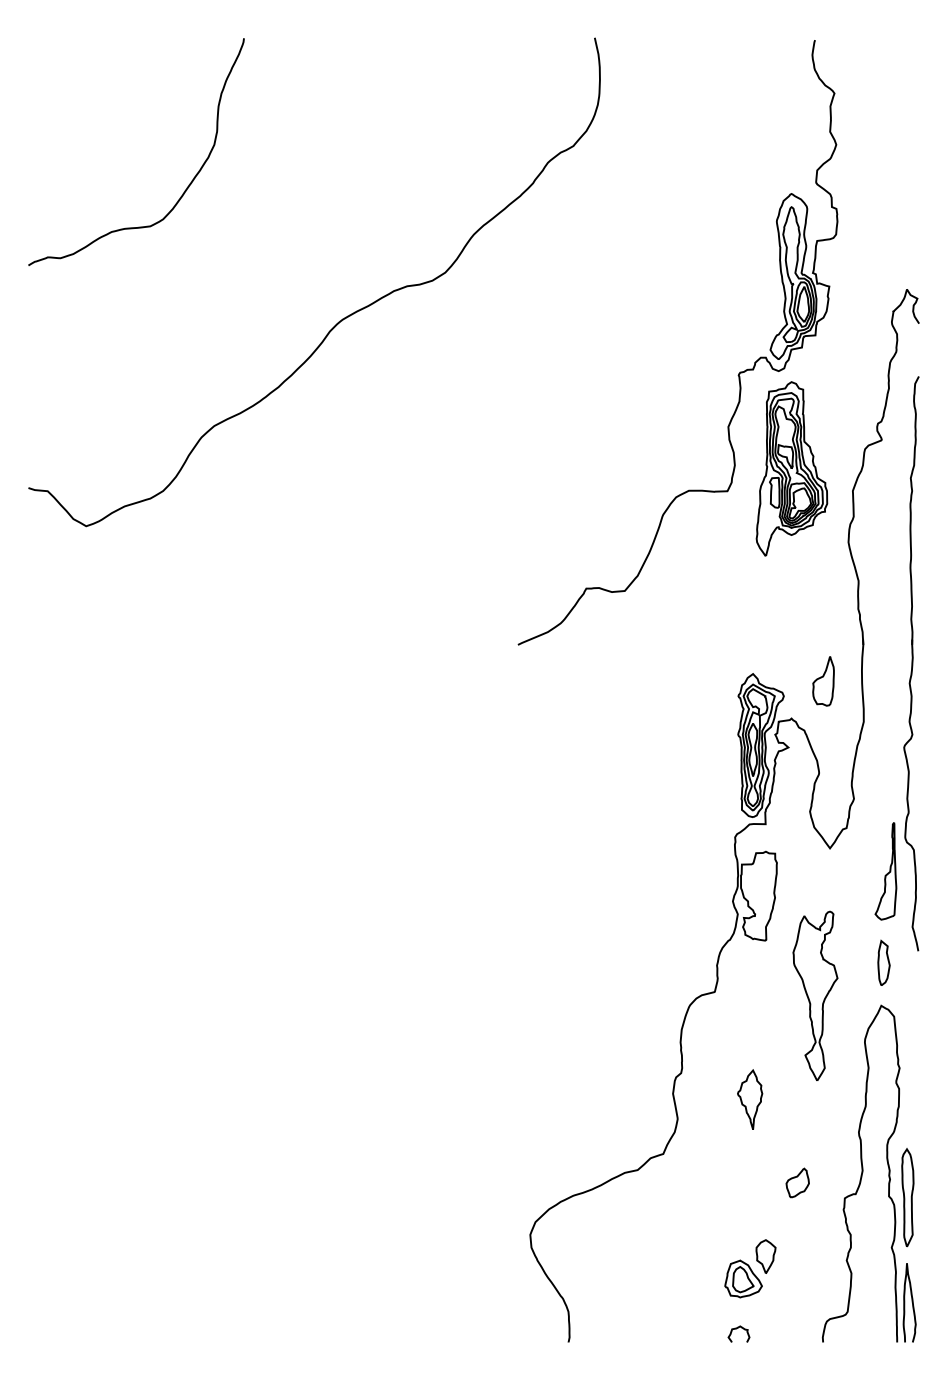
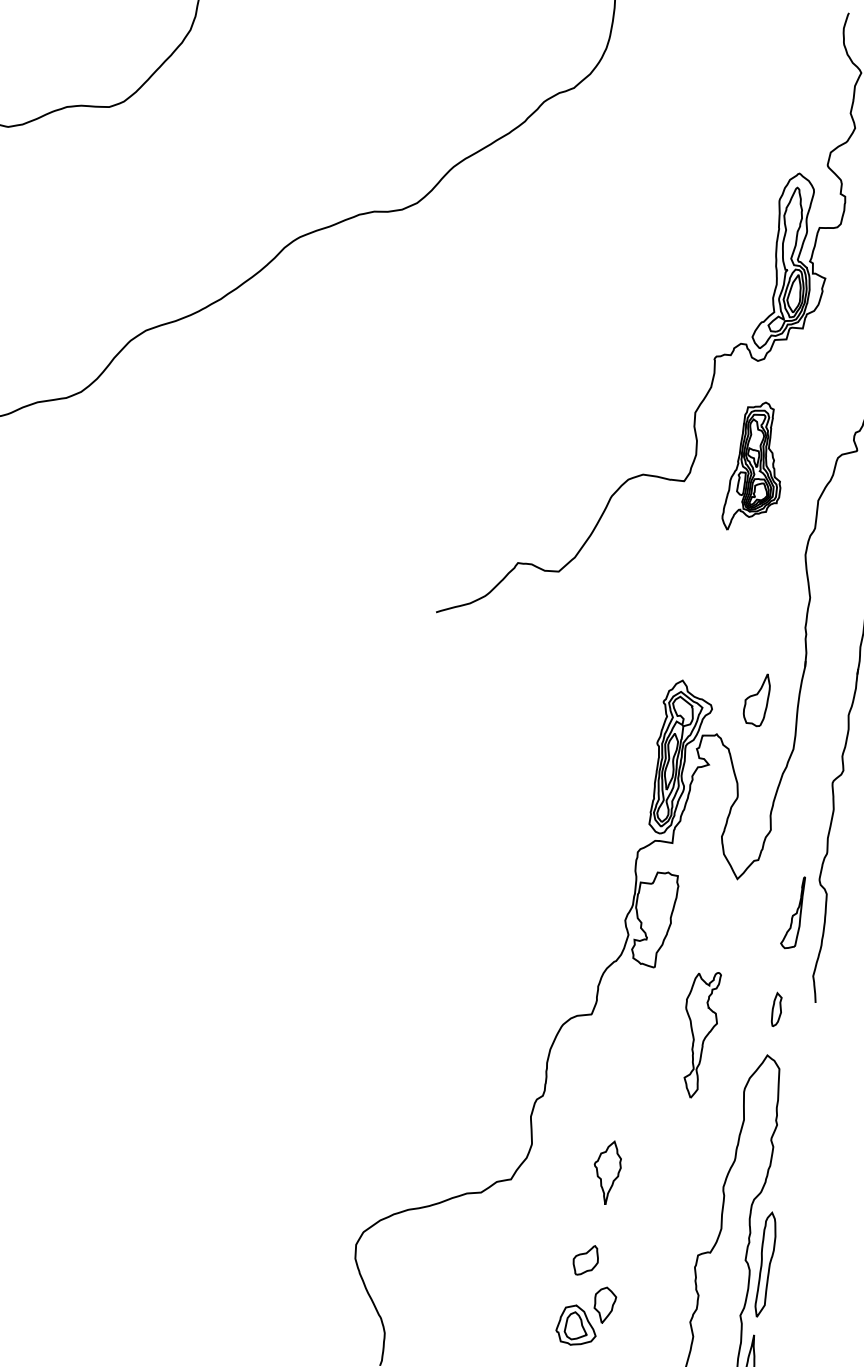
part: (791, 468) -> (756, 467), size x0.7
part: (885, 871) -> (793, 912), size x0.7
part: (883, 962) -> (776, 1009), size x0.7
part: (815, 995) -> (698, 1034), size x0.7
part: (750, 1099) -> (607, 1172), moved
part: (797, 1182) -> (585, 1259), moved

